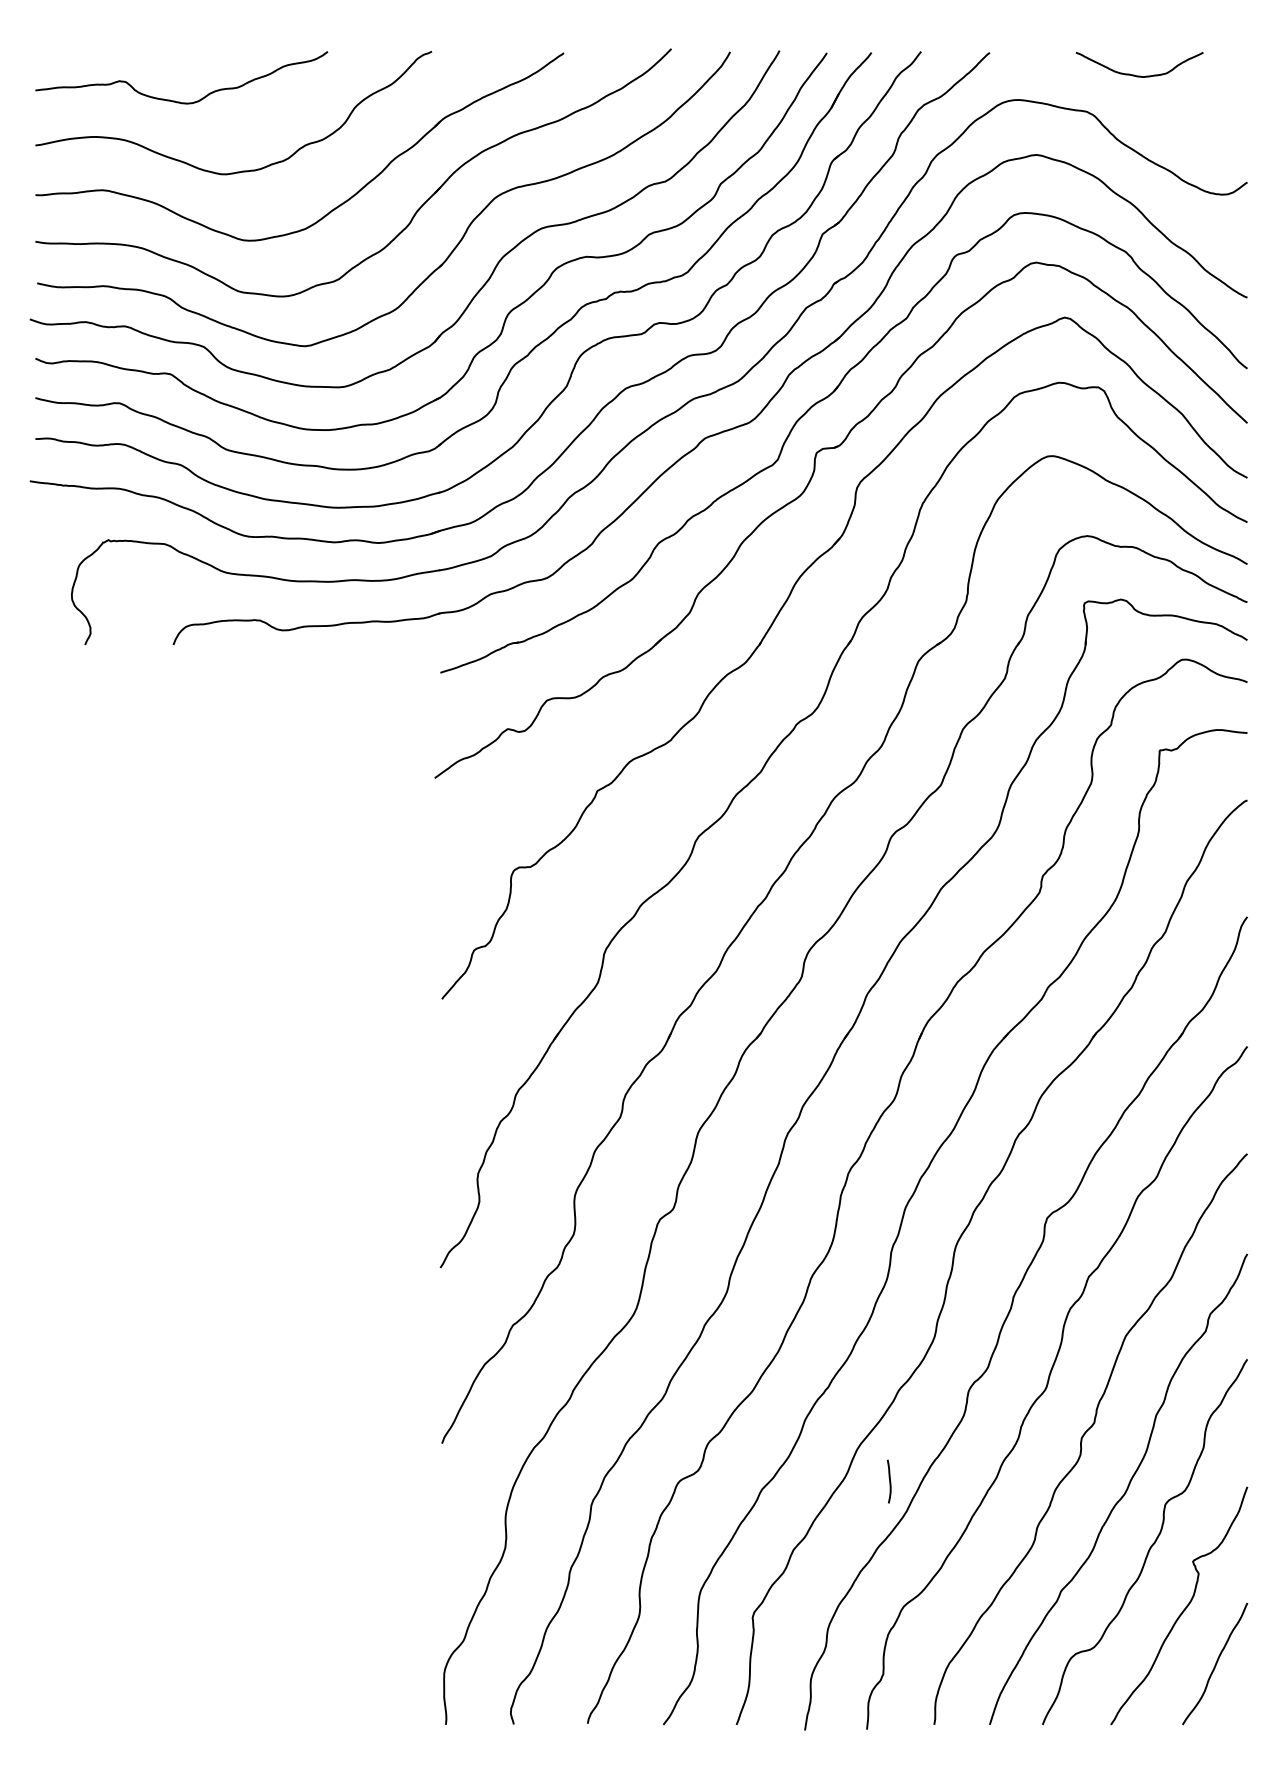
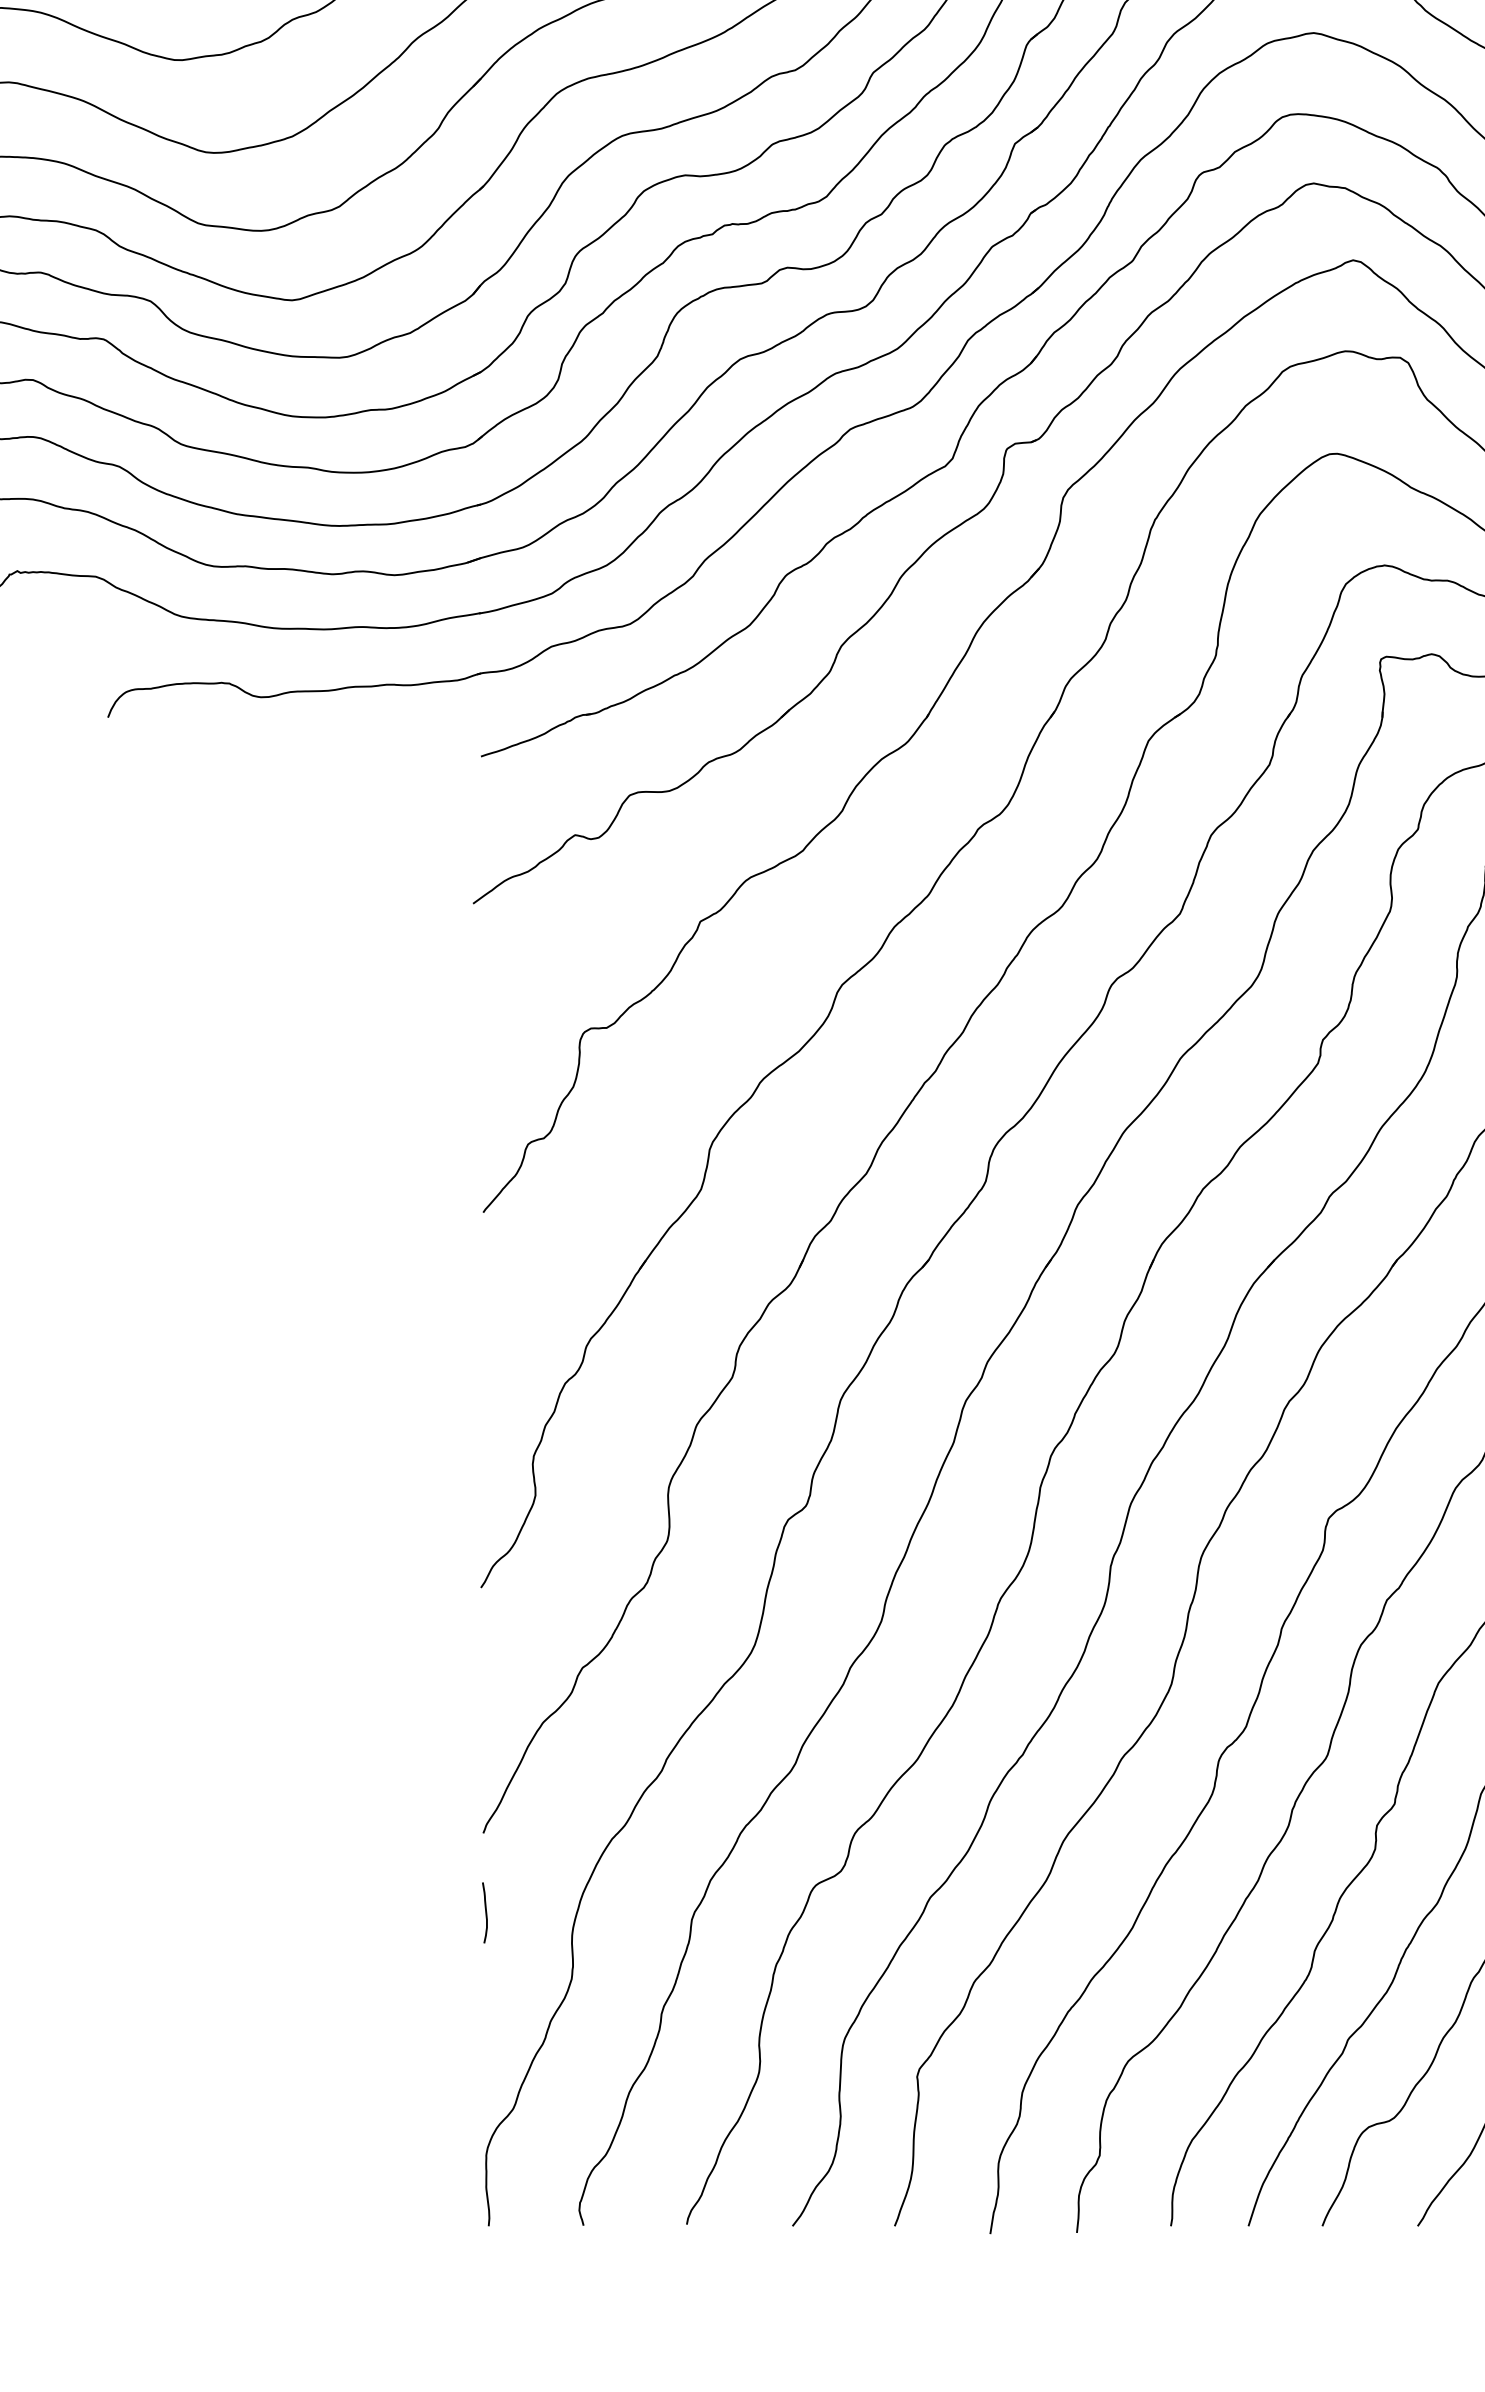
curve: (889, 1481) -> (485, 1912), moved

